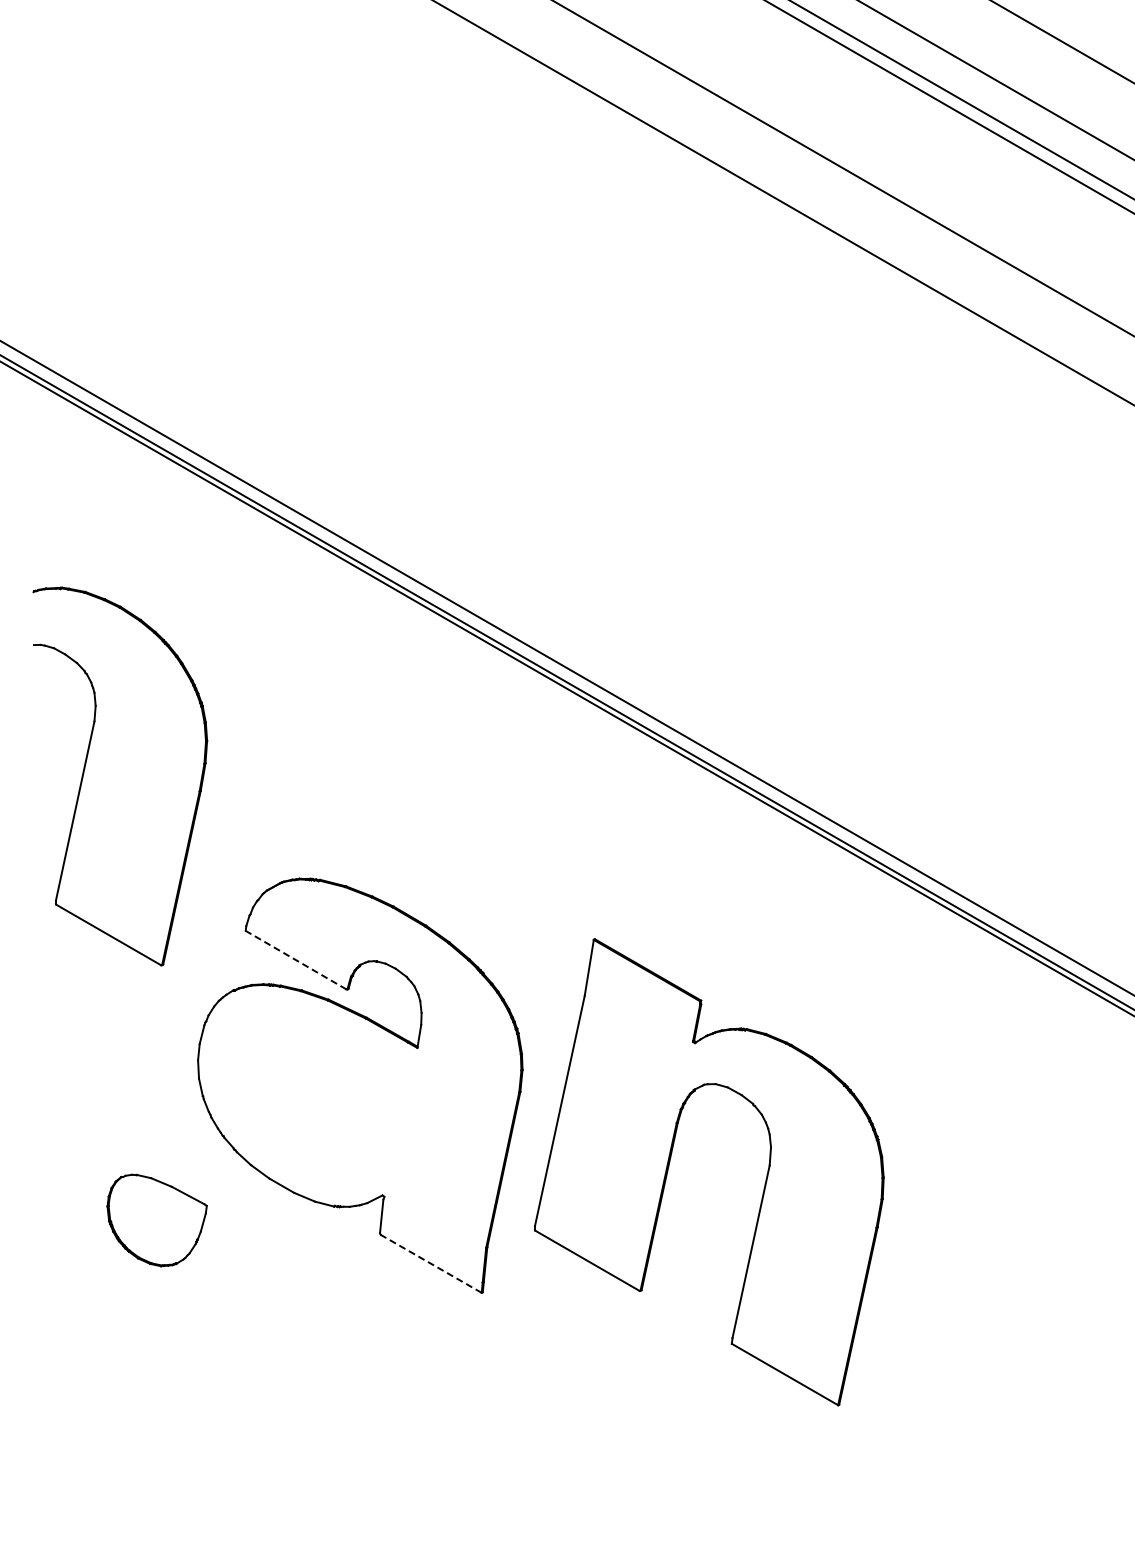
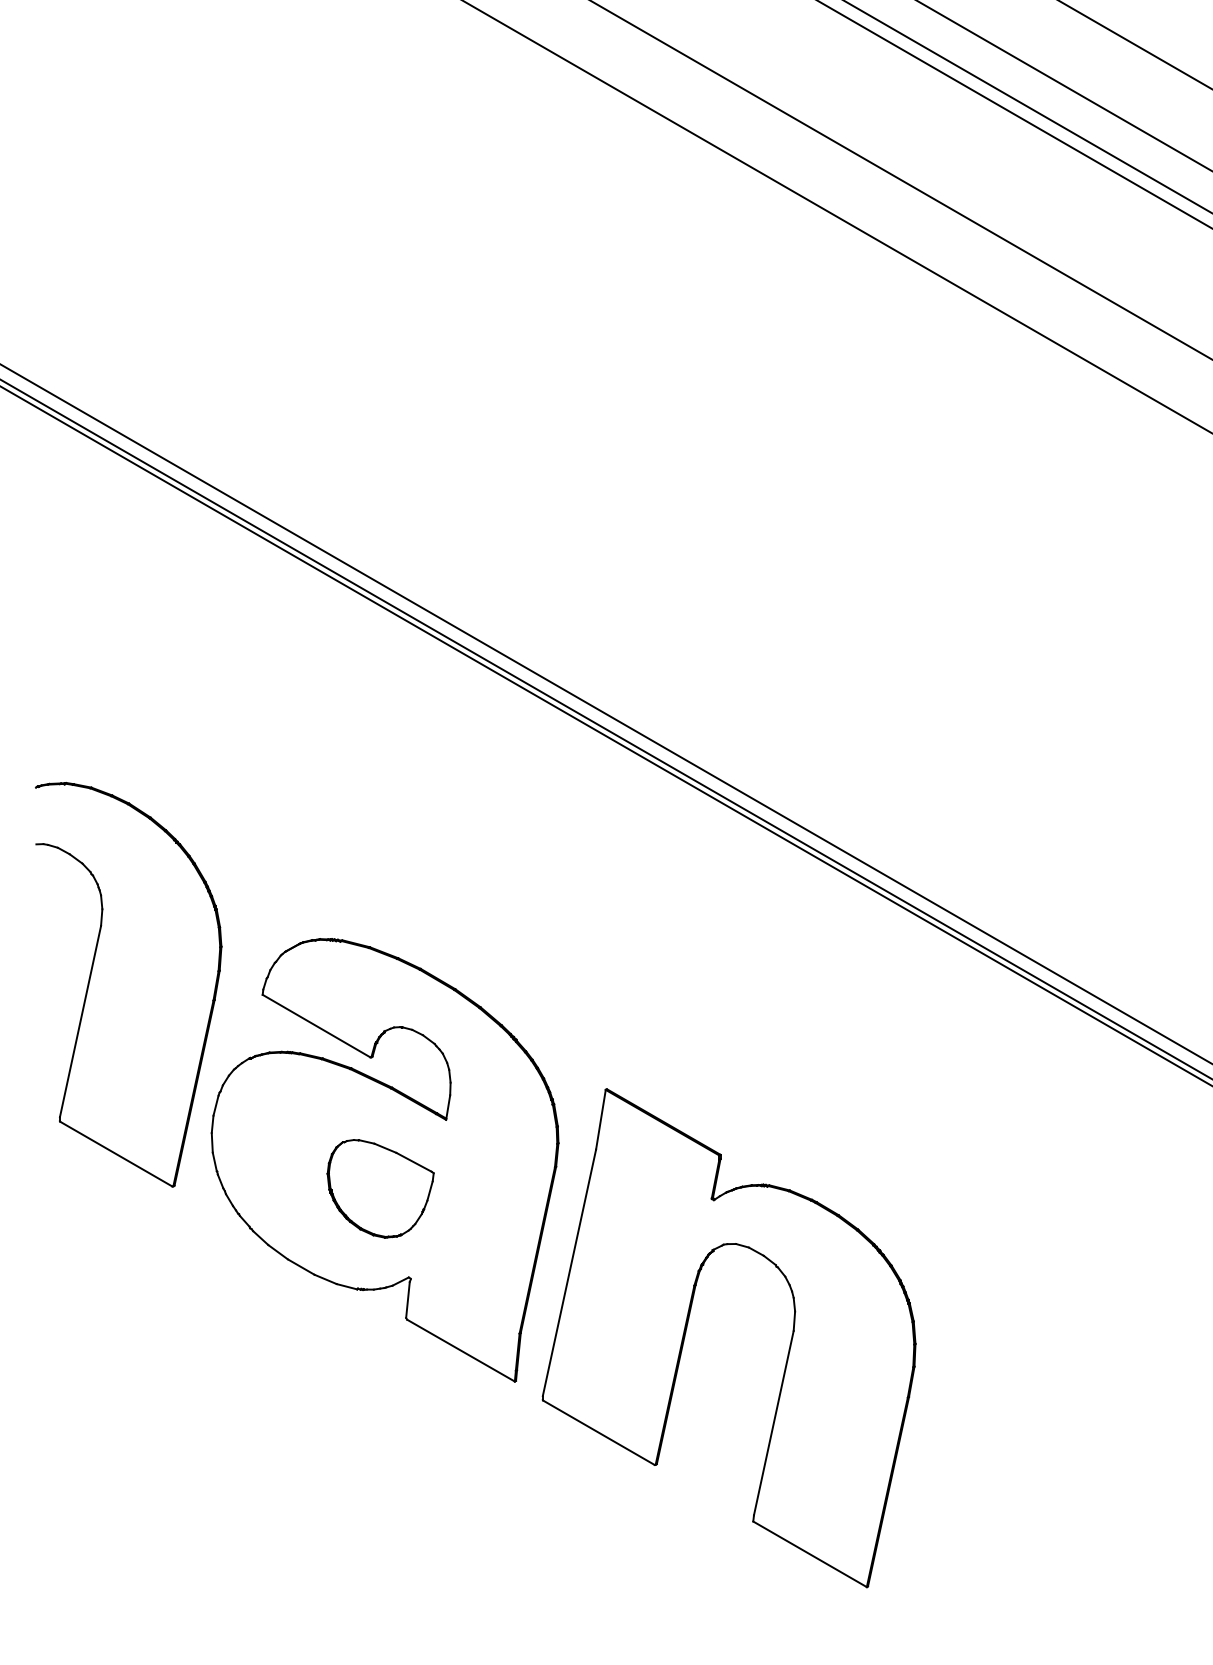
part: (85, 769) -> (91, 977), moved
line: (295, 959) -> (315, 1025), dashed -> solid
part: (670, 1162) -> (687, 1327), moved
part: (156, 1220) -> (379, 1188), moved
line: (430, 1263) -> (460, 1350), dashed -> solid

